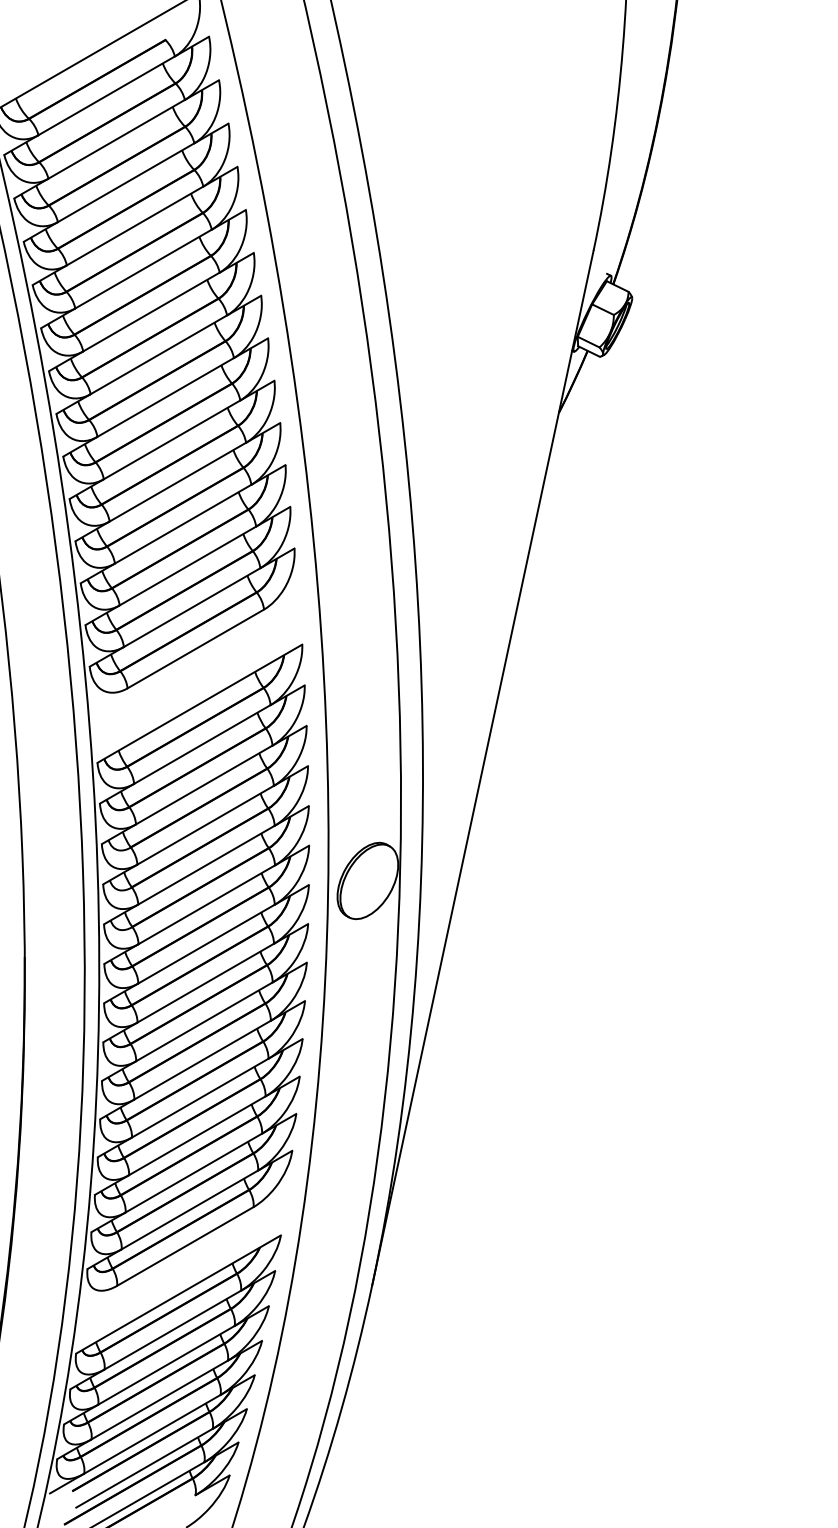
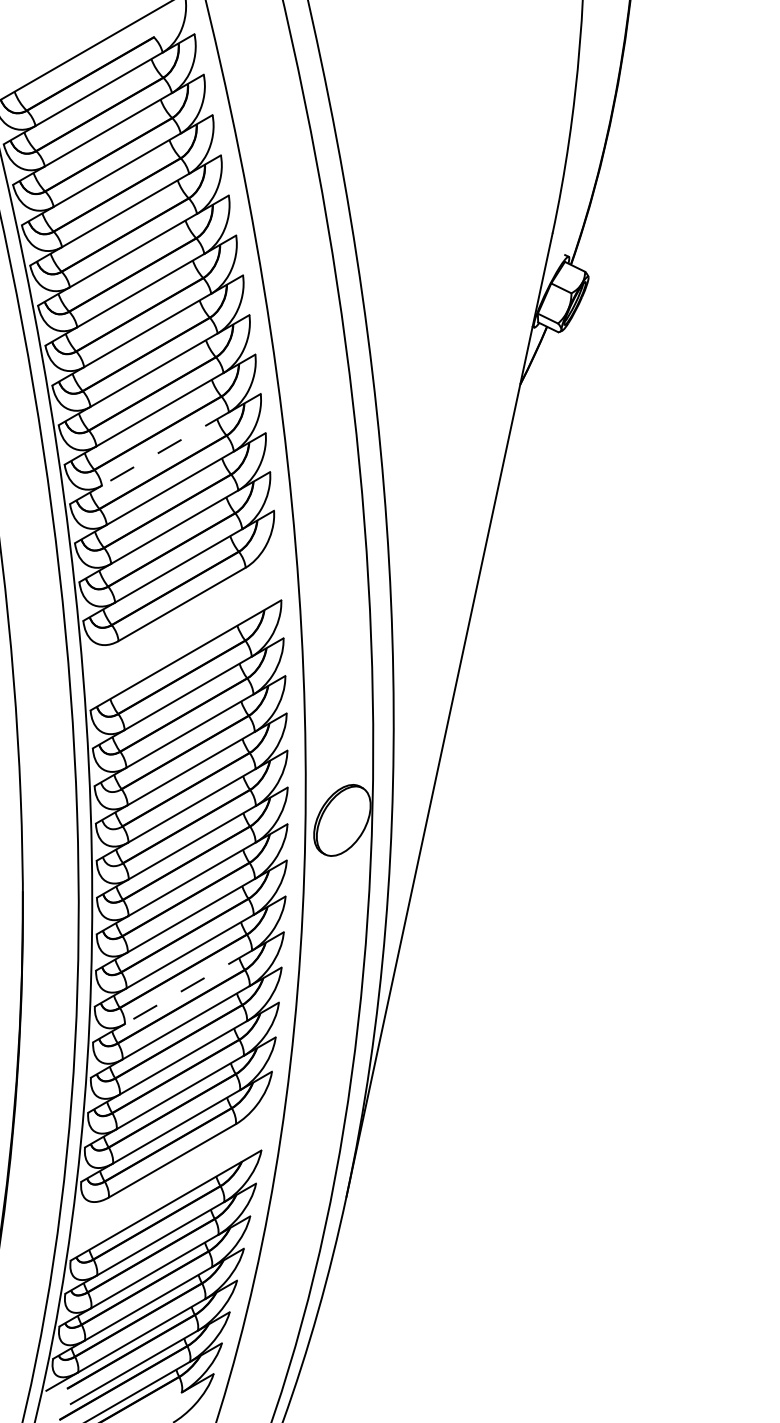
line: (176, 482) -> (164, 449), solid -> dashed
line: (202, 1060) -> (188, 987), solid -> dashed

